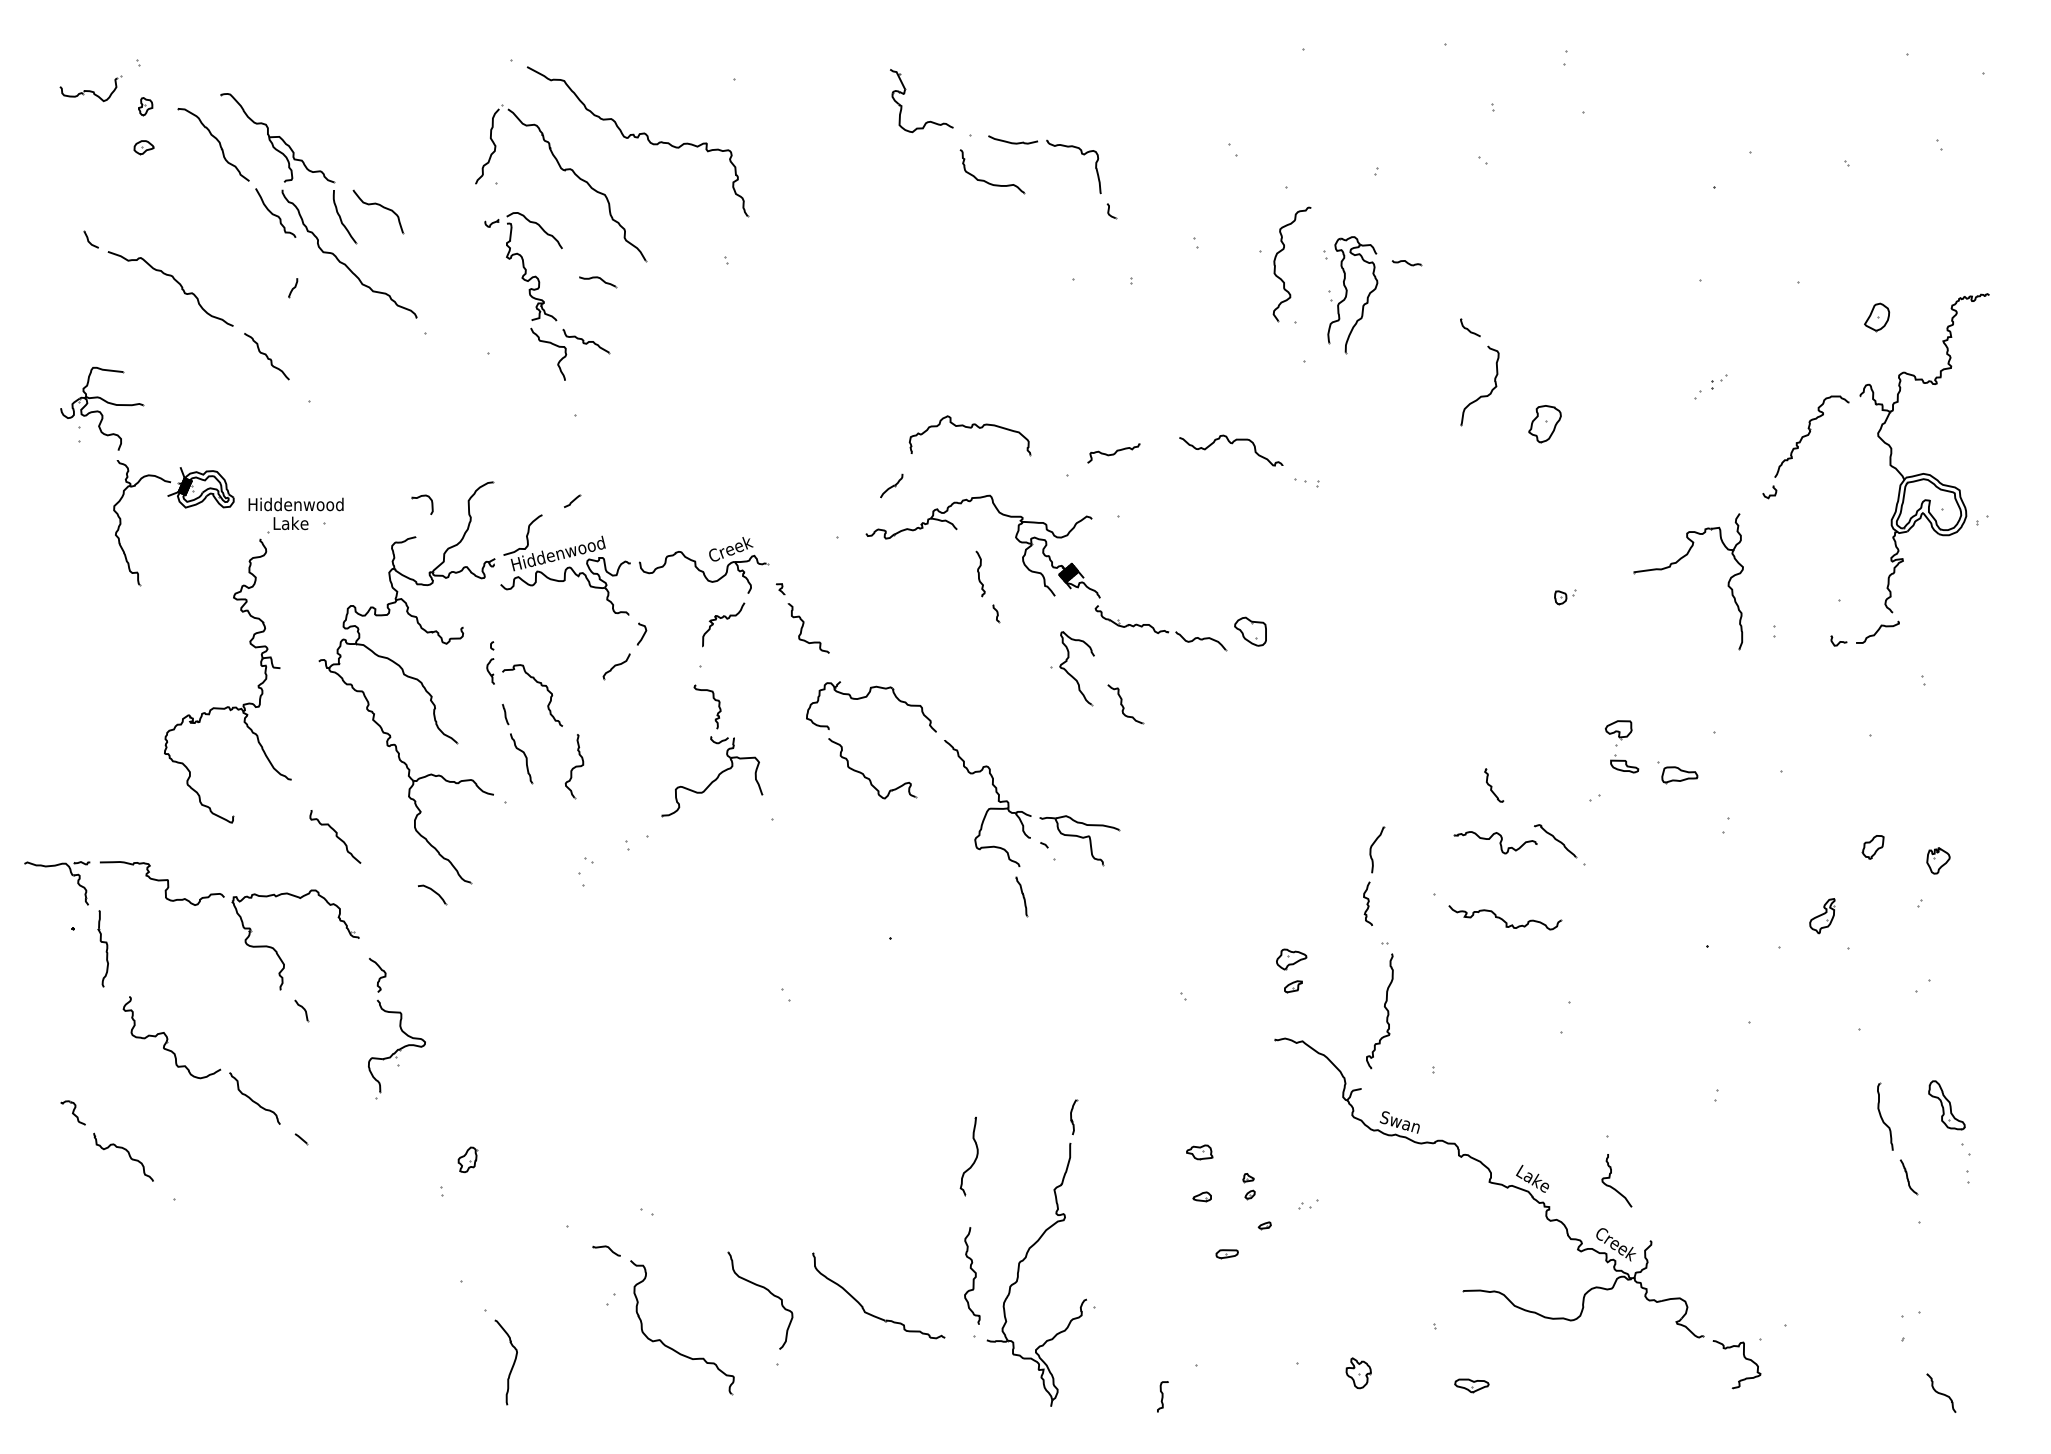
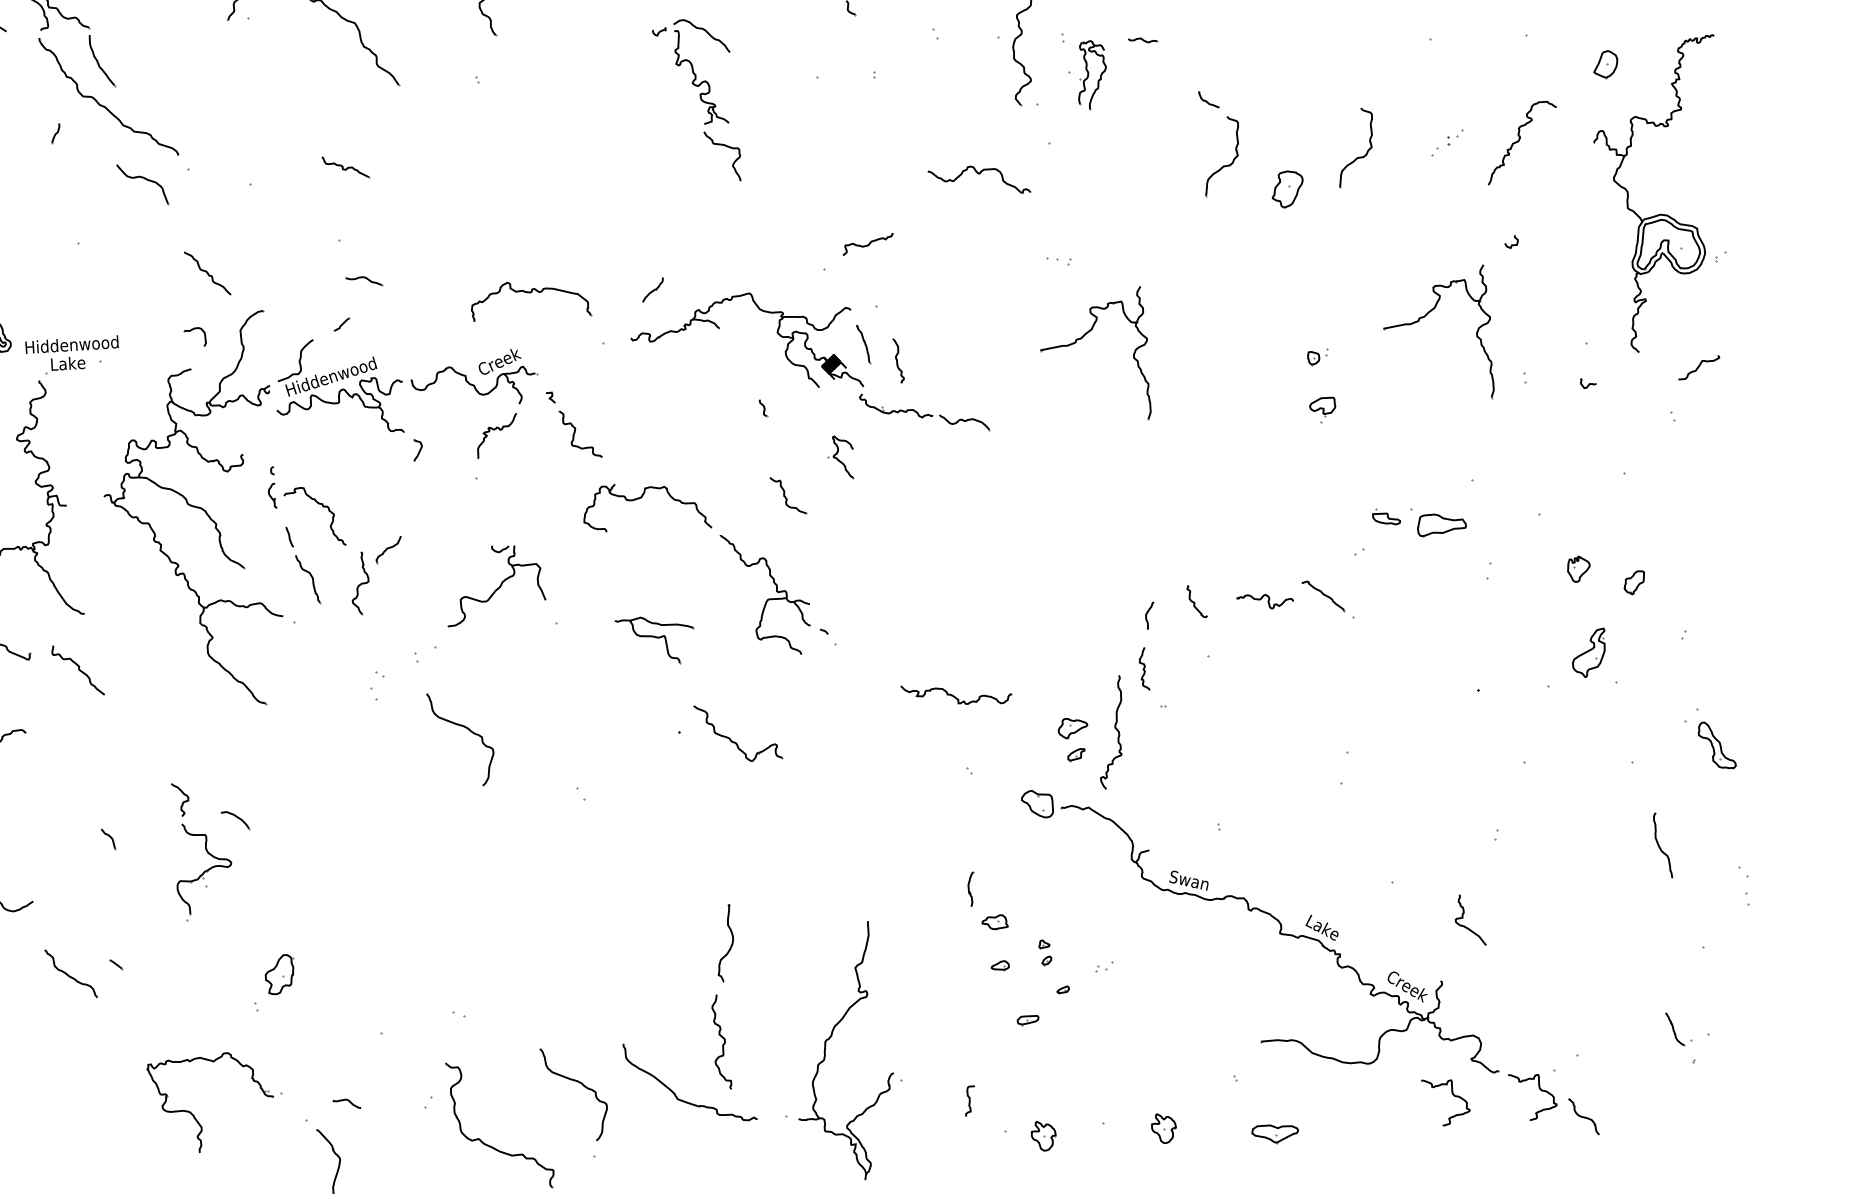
part: (378, 211) -> (142, 184), moved
curve: (275, 214) -> (34, 62), removed
part: (598, 282) -> (364, 282), moved
part: (1352, 295) -> (1091, 75), size x0.6
part: (525, 296) -> (696, 101), moved
curve: (266, 356) -> (207, 273), moved
part: (1618, 395) -> (1357, 156), added
part: (969, 428) -> (529, 293), moved
part: (1811, 436) -> (1521, 142), moved
curve: (1232, 444) -> (980, 174), moved
part: (1325, 563) -> (1081, 339), added
curve: (979, 573) -> (897, 360), moved
part: (1250, 631) -> (1037, 804), moved
curve: (1877, 631) -> (1698, 366), moved
part: (616, 666) -> (388, 549), moved
part: (1072, 668) -> (840, 457), size x0.6
curve: (713, 699) -> (491, 509), removed
part: (1125, 704) -> (788, 495), moved
part: (1618, 733) -> (1322, 410), moved
part: (1677, 772) -> (1438, 521), size x1.4
part: (868, 777) -> (735, 741), moved
part: (1494, 785) -> (1197, 601), moved
curve: (335, 836) -> (78, 670), moved
part: (1079, 840) -> (655, 640), moved
part: (1495, 842) -> (1265, 601), size x0.7
part: (1377, 849) -> (1150, 615), size x0.6
part: (1938, 860) -> (1578, 568), moved
part: (432, 894) -> (235, 820), moved
part: (1021, 896) -> (863, 343), moved
part: (1822, 916) -> (1589, 653), size x1.4
part: (1505, 917) -> (956, 694), moved
part: (673, 921) -> (466, 729), added
part: (277, 951) -> (194, 1115), moved
curve: (1385, 1009) -> (1116, 730), moved
curve: (252, 1099) -> (68, 974), moved
part: (1946, 1105) -> (1716, 745), moved
part: (1074, 1117) -> (972, 889), moved
part: (467, 1159) -> (279, 974), size x1.6
part: (974, 1159) -> (730, 946), moved
part: (1908, 1177) -> (1674, 1029), moved
curve: (1610, 1178) -> (1463, 918), moved
part: (606, 1250) -> (346, 1103), moved
curve: (974, 1276) -> (723, 1042), moved
curve: (1654, 1357) -> (1452, 1094), added
part: (1235, 1373) -> (1043, 1136), added
part: (1471, 1385) -> (1274, 1133), size x1.4
part: (1941, 1392) -> (1583, 1116), moved
curve: (1162, 1396) -> (969, 1100), moved

